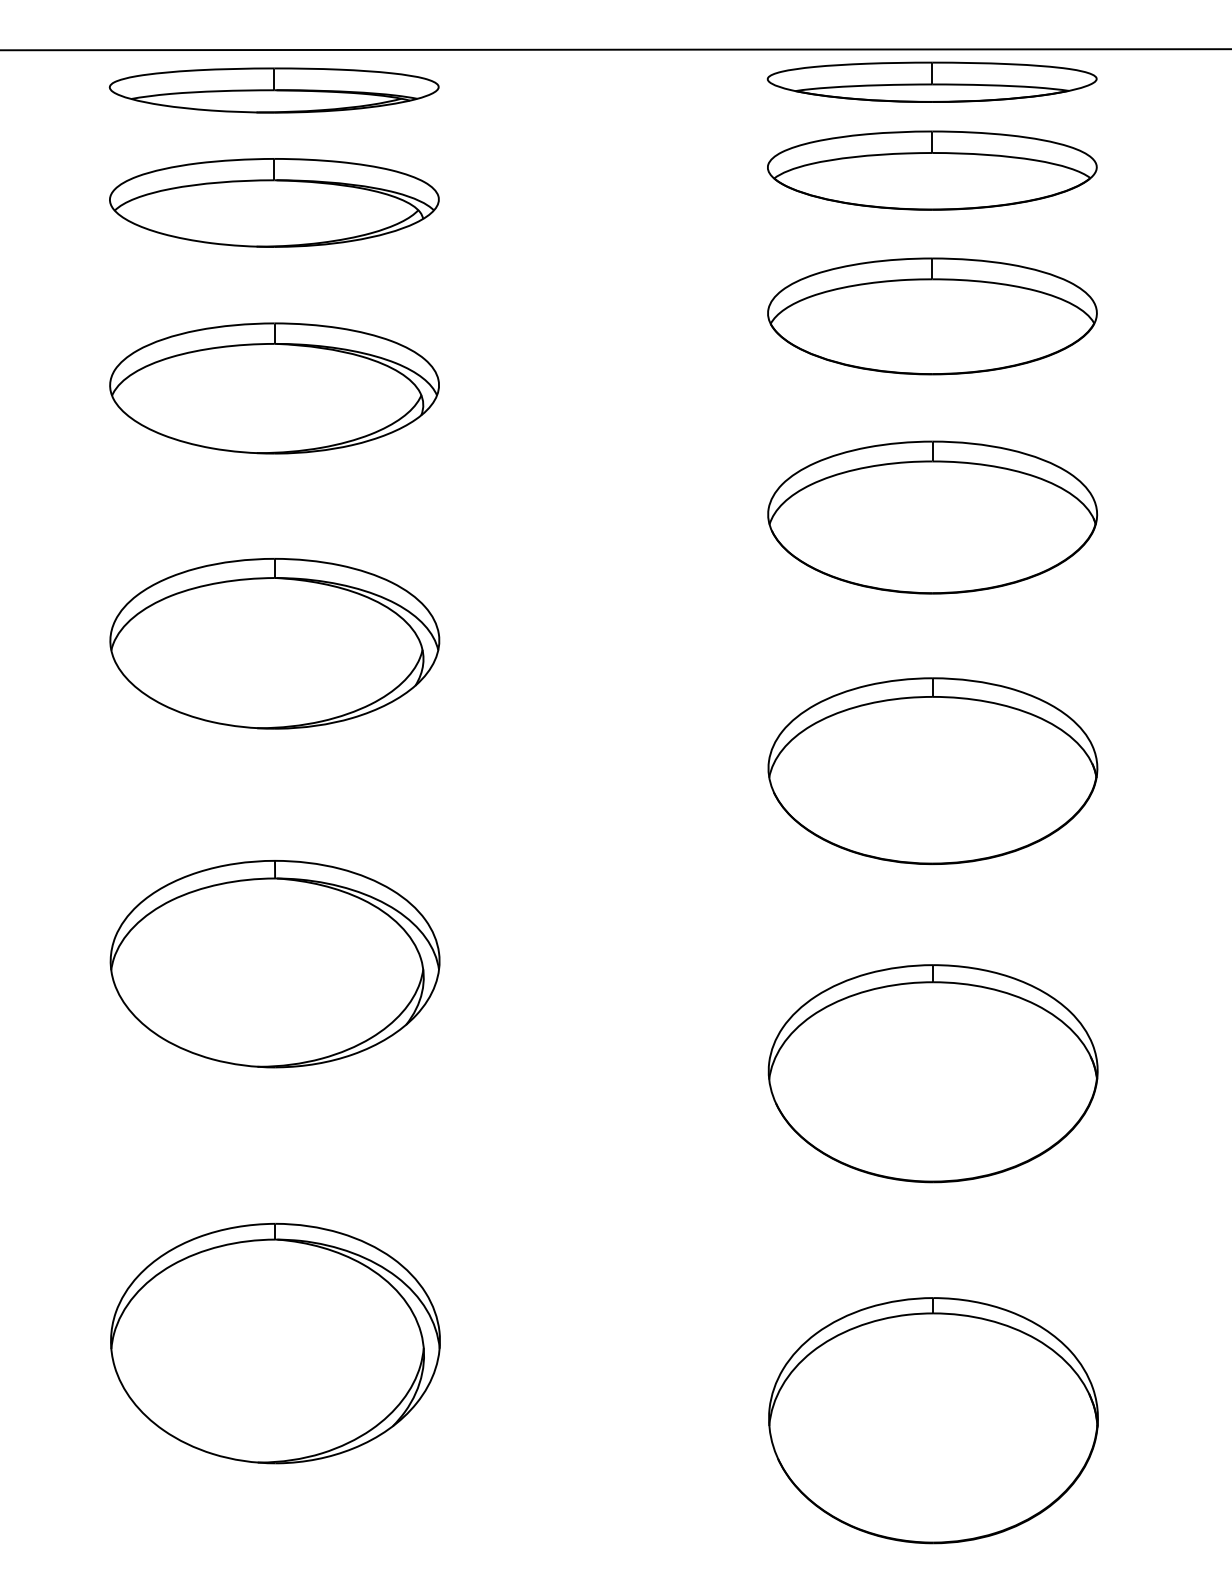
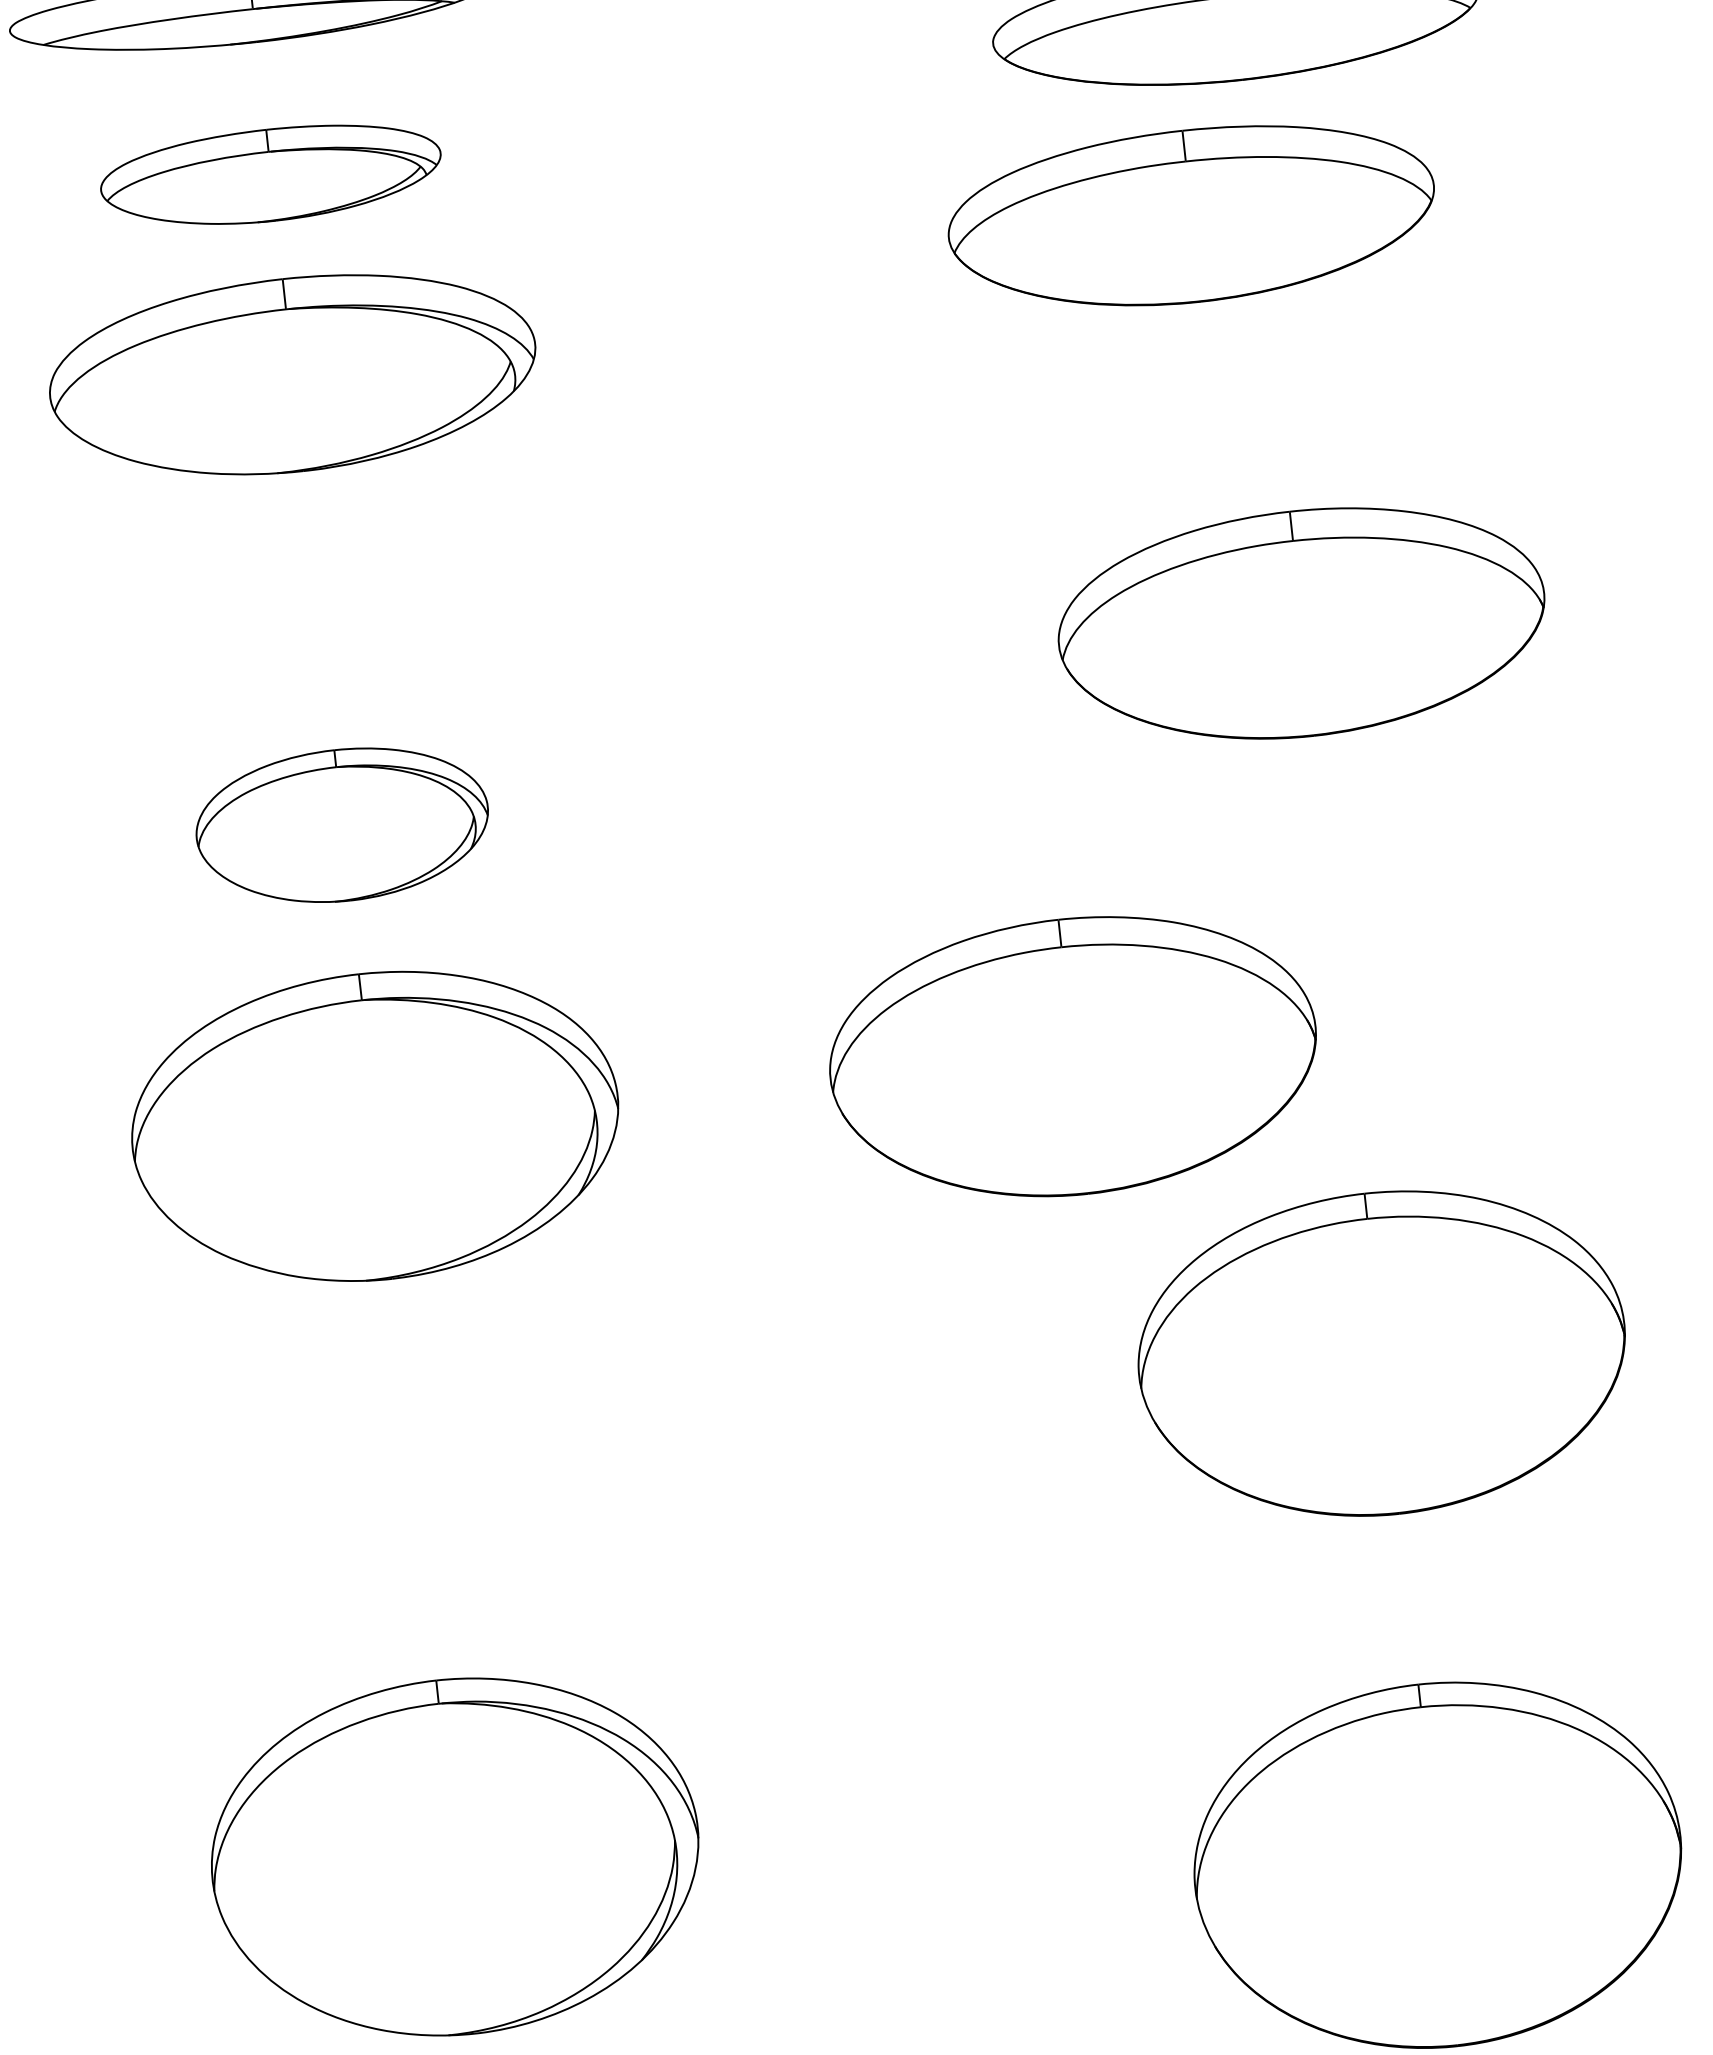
part: (274, 202) -> (271, 174), size x0.7
part: (932, 316) -> (1191, 216), moved
part: (274, 388) -> (293, 375), moved
part: (932, 517) -> (1301, 623), moved
part: (274, 643) -> (341, 824), size x0.6
part: (932, 770) -> (1072, 1055), moved
part: (274, 964) -> (374, 1127), moved

